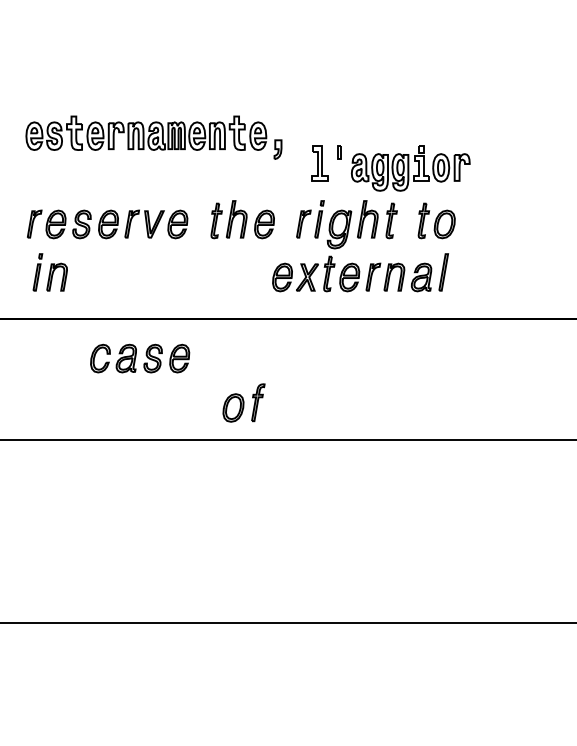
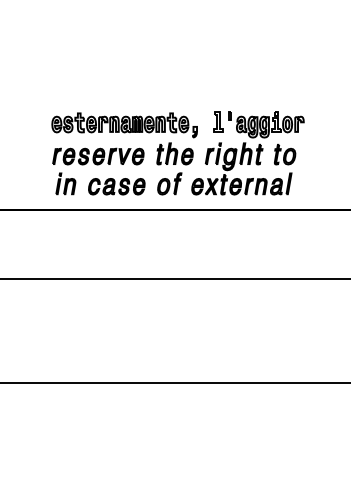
part: (153, 137) -> (124, 125), moved
part: (139, 358) -> (116, 186), moved
part: (243, 402) -> (169, 183), moved

